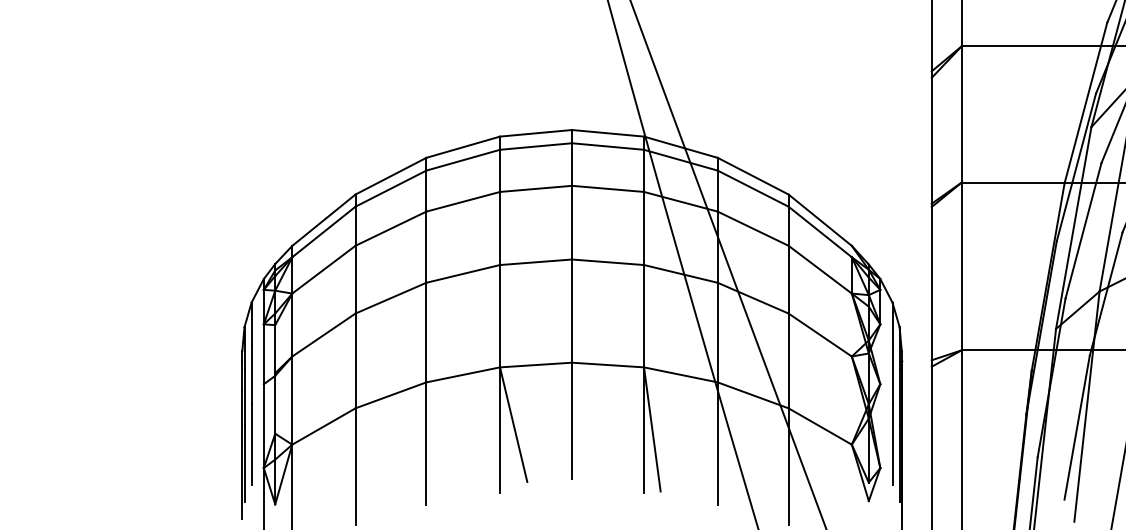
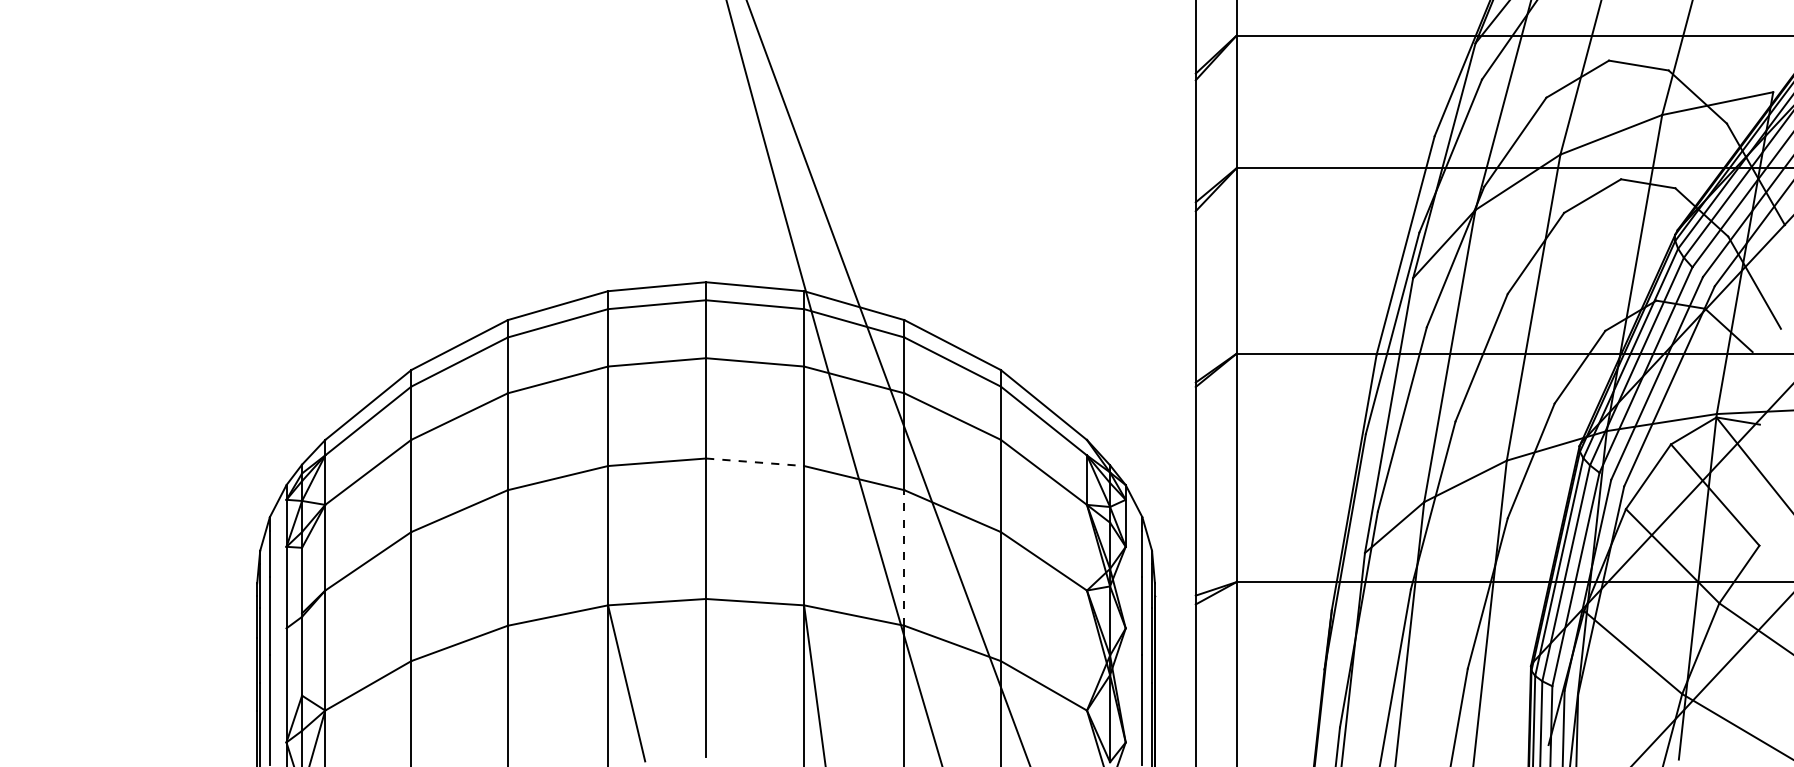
line: (608, 262) -> (755, 462), solid -> dashed
line: (717, 332) -> (904, 557), solid -> dashed

